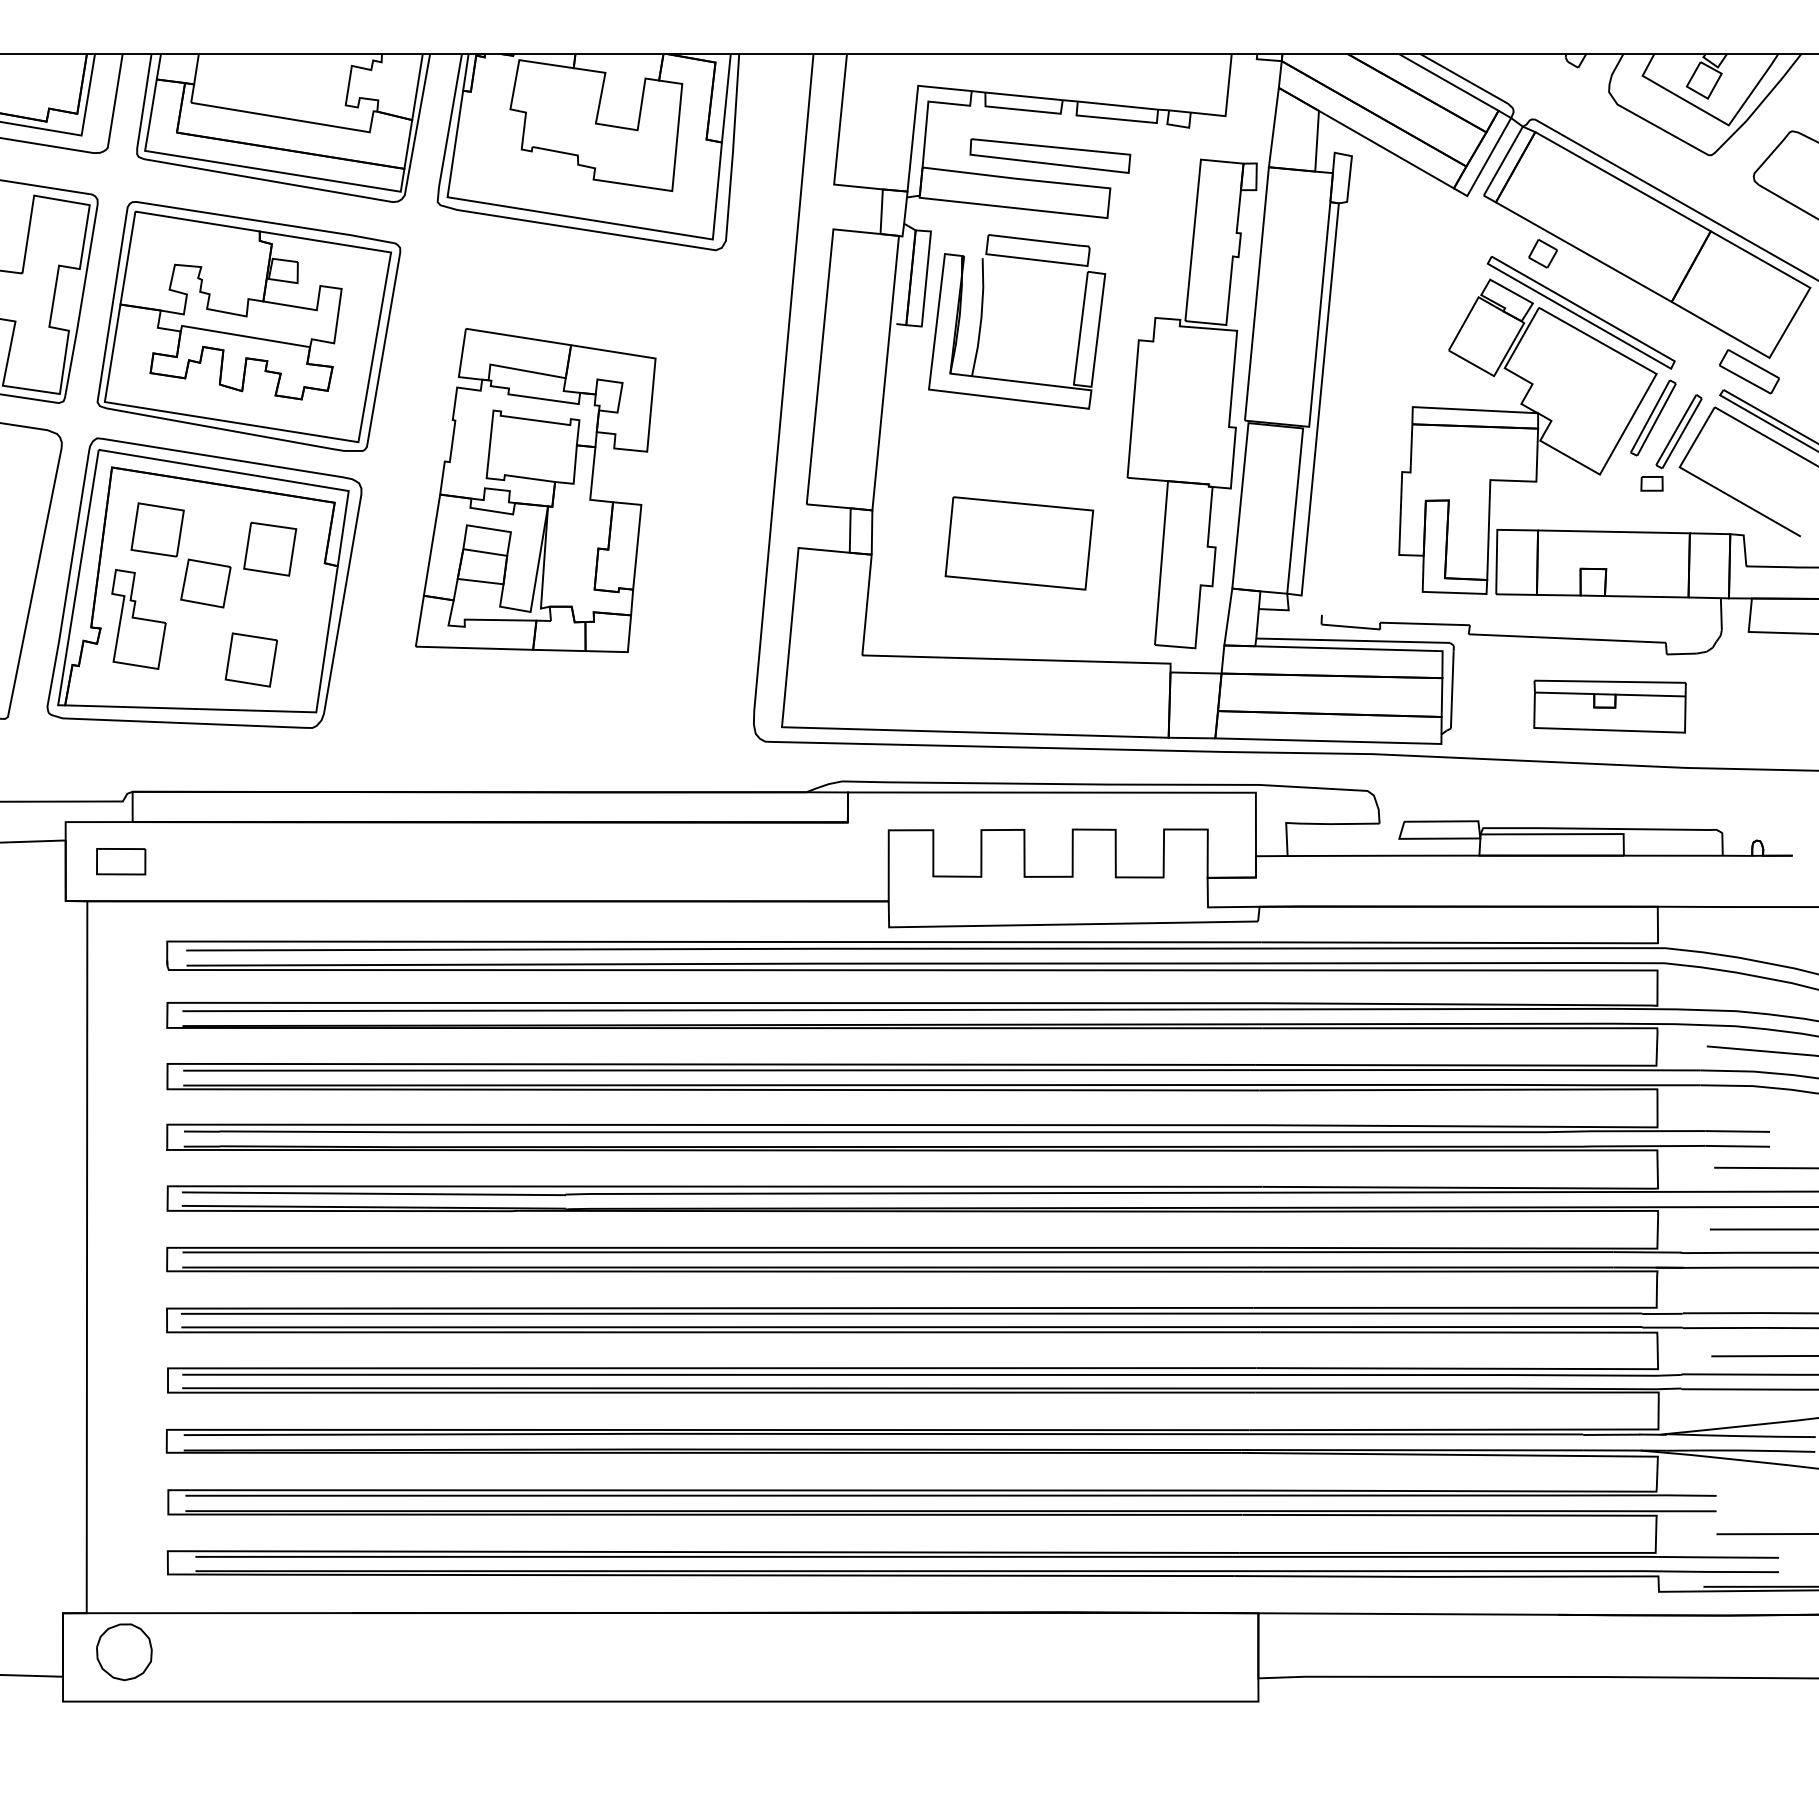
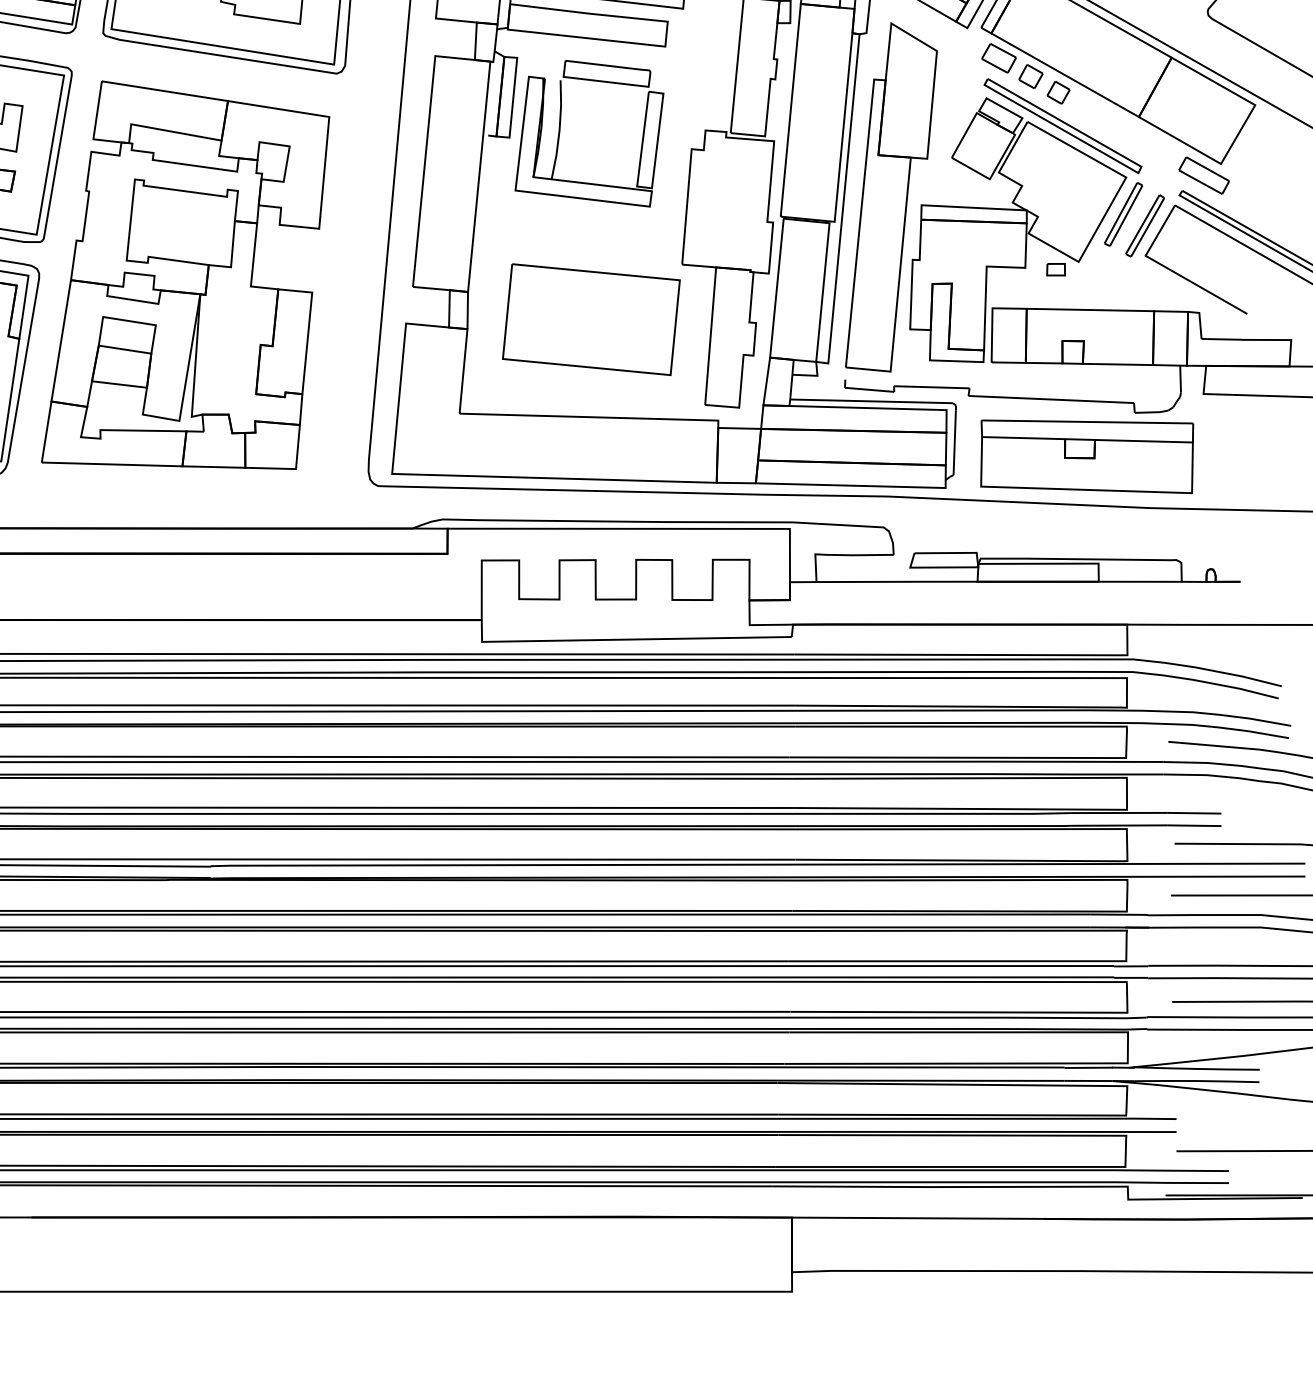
part: (1505, 231) -> (999, 57), added
part: (1575, 272) -> (1058, 92), added
part: (1376, 397) -> (891, 197), added
part: (1651, 483) -> (1055, 269), moved
part: (535, 490) -> (185, 275), size x1.43
part: (1019, 543) -> (591, 319), size x1.43
part: (1609, 706) -> (1086, 456), size x1.67

